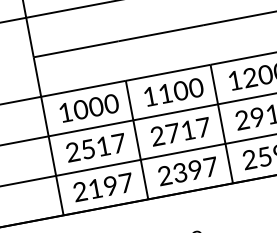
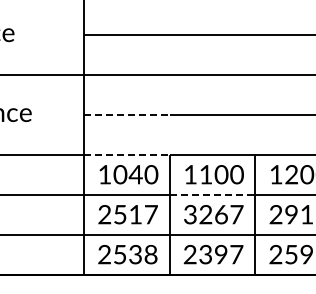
line: (75, 49) -> (126, 114), solid -> dashed
line: (83, 88) -> (126, 154), solid -> dashed
text: (95, 106) -> (135, 174), 1000 -> 1040
line: (175, 112) -> (212, 194), solid -> dashed
text: (172, 133) -> (205, 214), 2717 -> 3267
text: (110, 185) -> (135, 254), 2197 -> 2538

